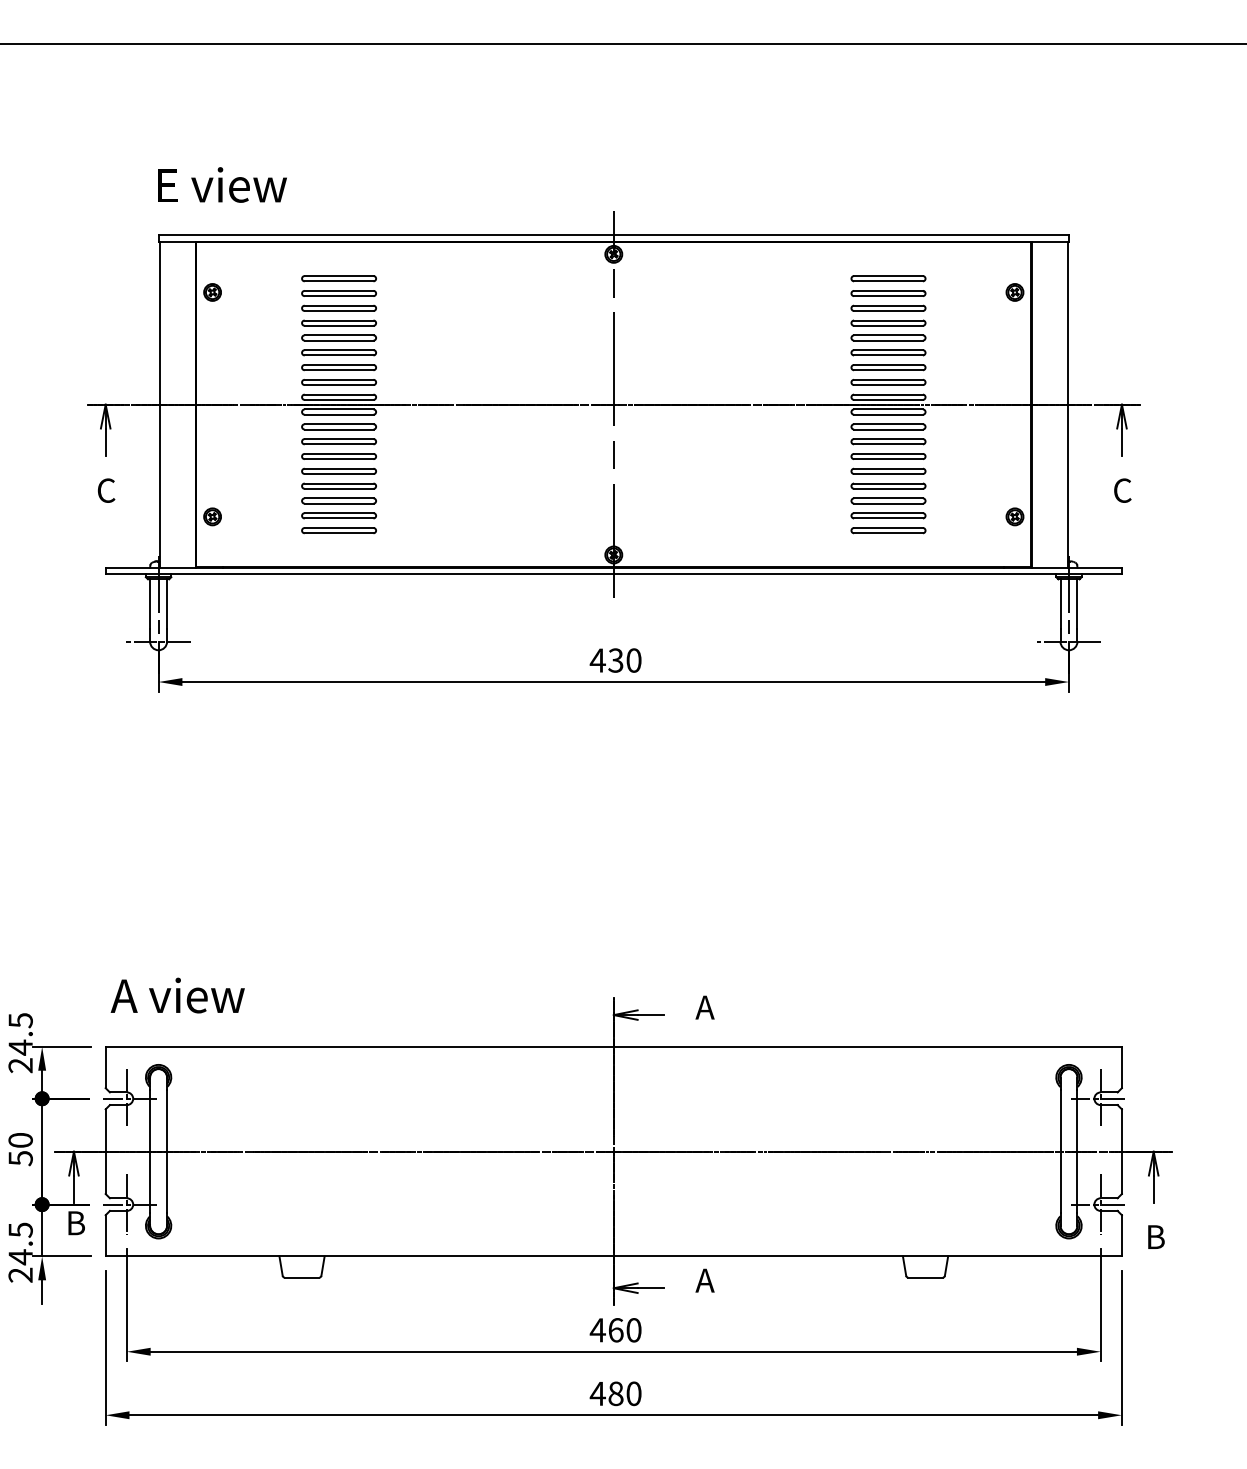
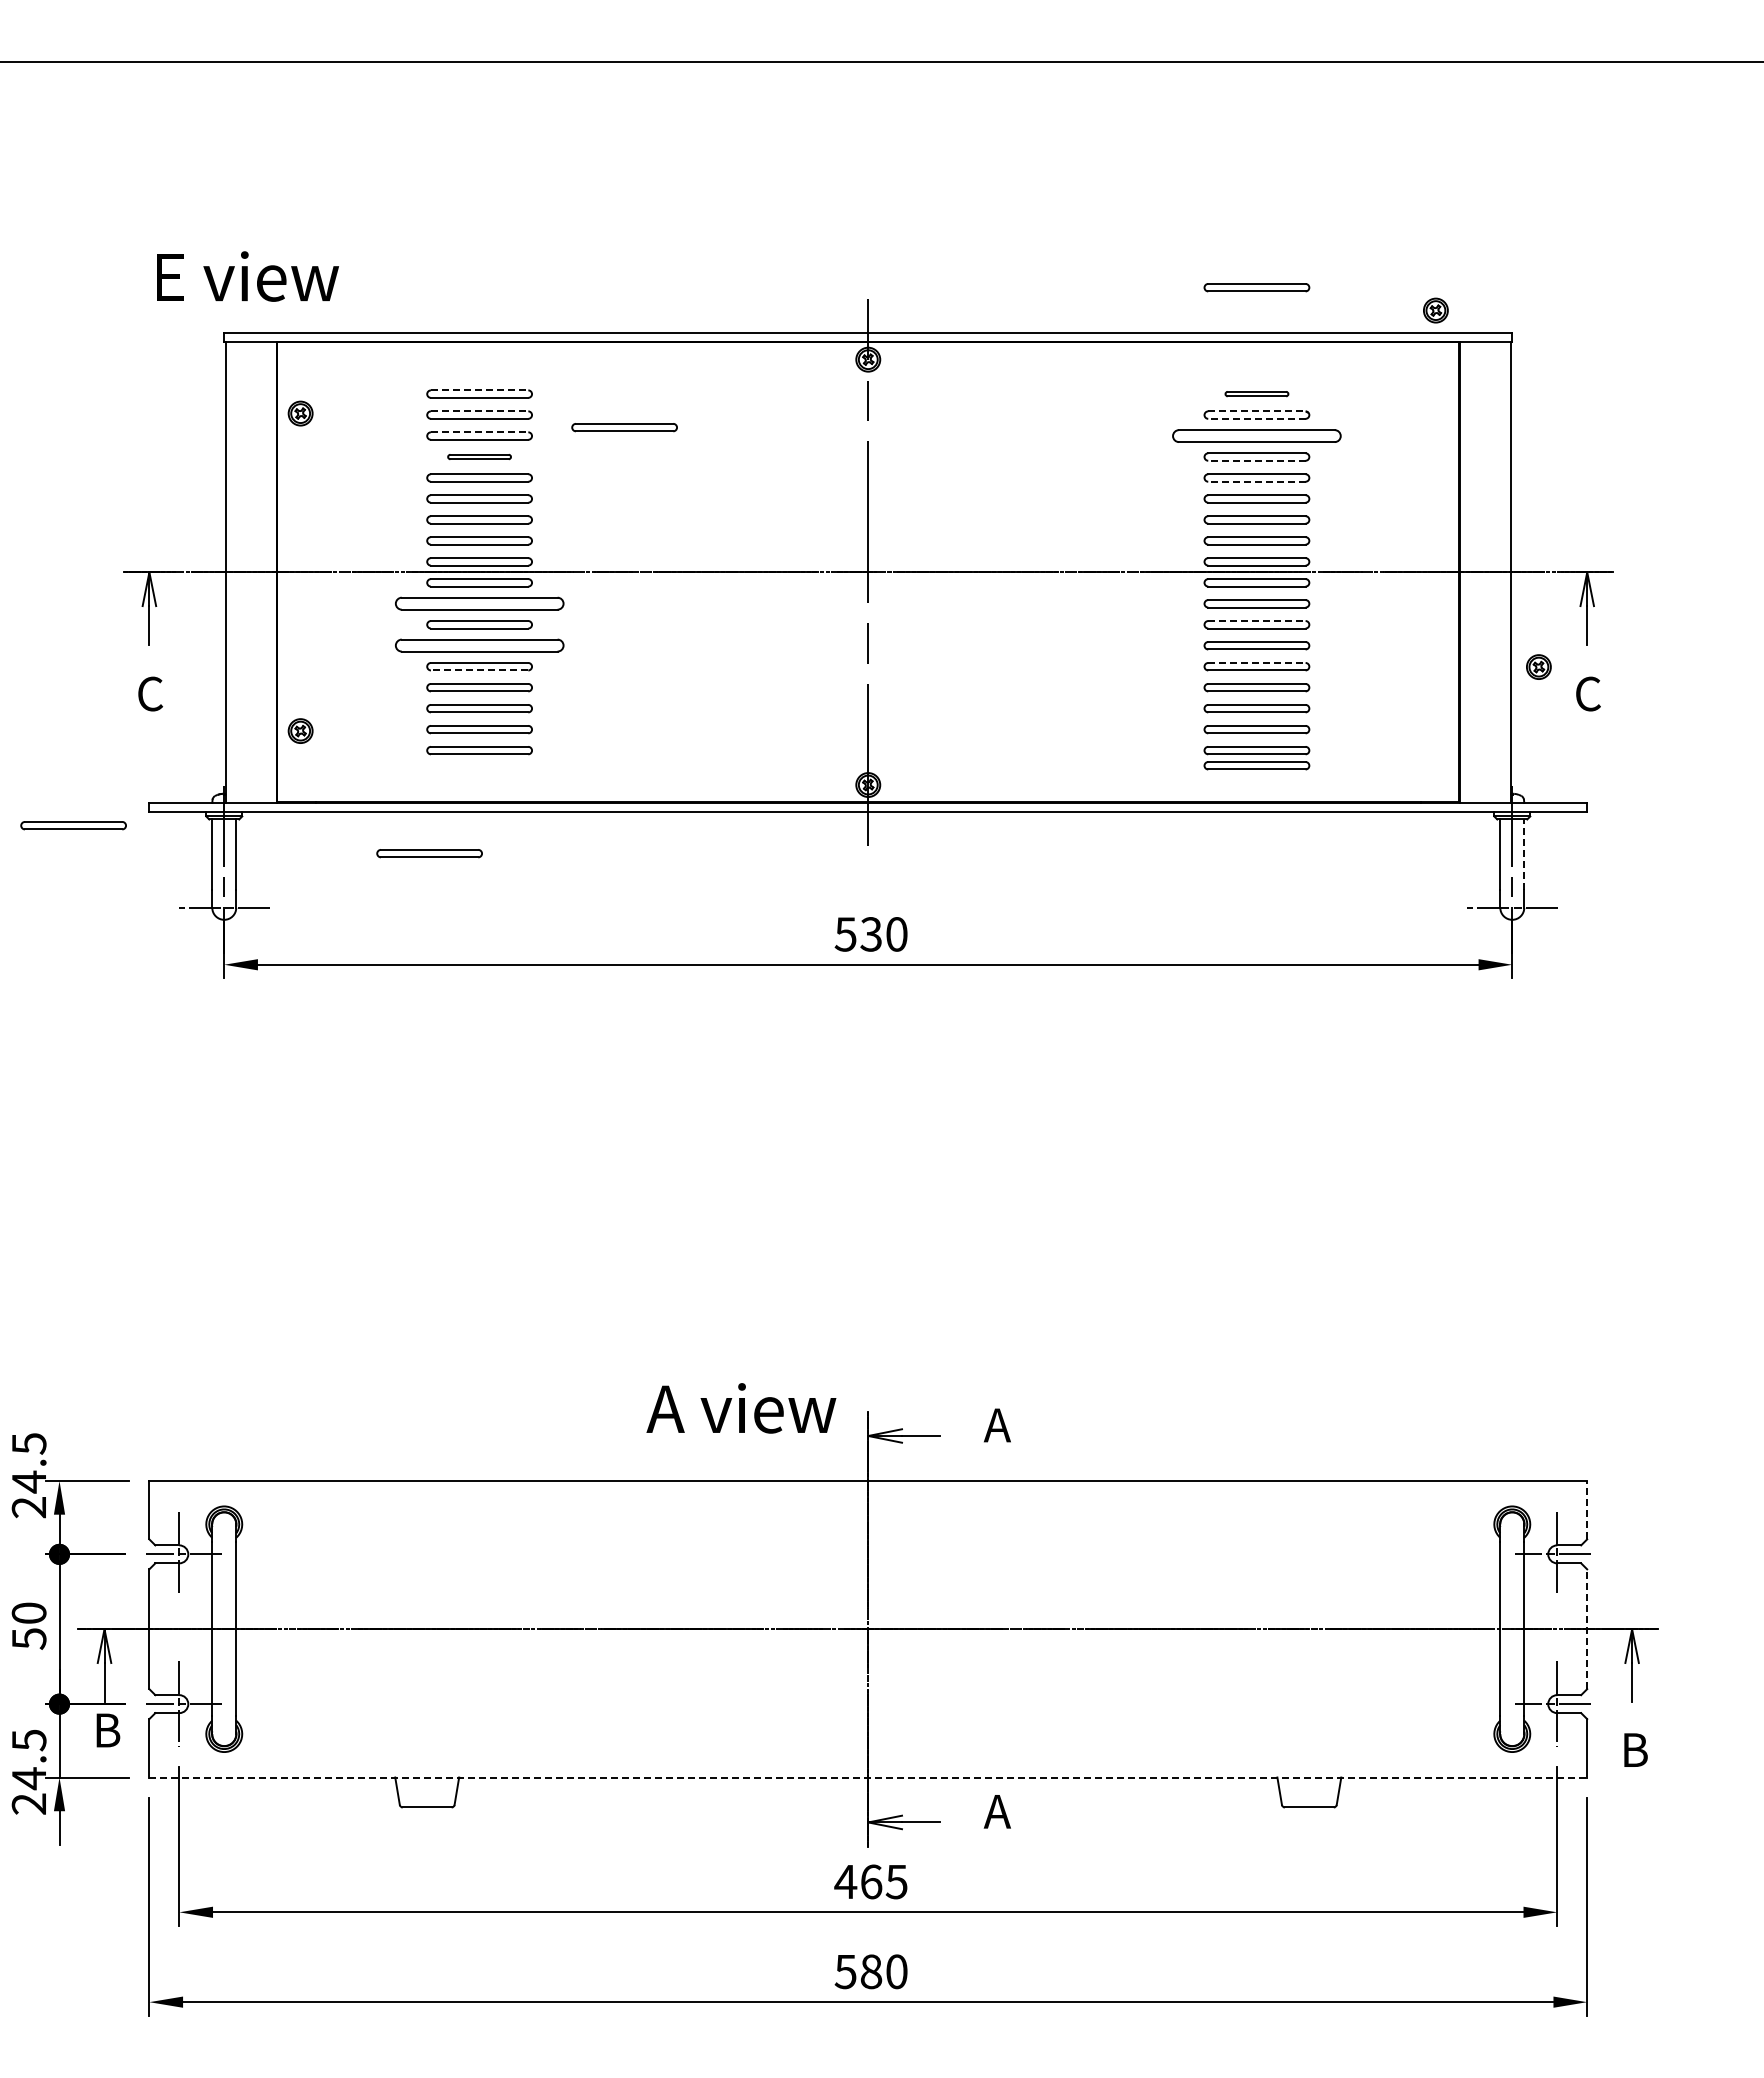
text: (222, 184) -> (247, 276), moved
part: (888, 203) -> (1256, 287), added
line: (339, 276) -> (479, 390), solid -> dashed
part: (888, 278) -> (1256, 393), size x0.6
line: (339, 290) -> (479, 411), solid -> dashed
line: (888, 290) -> (1256, 411), solid -> dashed
part: (1014, 292) -> (1435, 310), moved
line: (888, 295) -> (1256, 418), solid -> dashed
part: (441, 302) -> (624, 427), added
line: (339, 305) -> (479, 432), solid -> dashed
part: (888, 307) -> (1256, 435), size x1.6
part: (339, 322) -> (479, 456), size x0.6
line: (888, 325) -> (1256, 460), solid -> dashed
line: (888, 340) -> (1256, 481), solid -> dashed
part: (339, 426) -> (479, 603), size x1.6
line: (888, 439) -> (1256, 621), solid -> dashed
part: (339, 456) -> (479, 645), size x1.6
line: (888, 468) -> (1256, 662), solid -> dashed
line: (339, 474) -> (479, 670), solid -> dashed
part: (1014, 516) -> (1538, 666), moved
part: (888, 541) -> (1256, 765), added
part: (52, 583) -> (73, 825), added
part: (303, 603) -> (429, 853), added
line: (1077, 604) -> (1524, 854), solid -> dashed
text: (597, 660) -> (845, 934), 430 -> 530
text: (177, 995) -> (741, 1408), moved
line: (1122, 1067) -> (1587, 1509), solid -> dashed
line: (1122, 1151) -> (1587, 1629), solid -> dashed
line: (613, 1256) -> (868, 1777), solid -> dashed
text: (633, 1329) -> (896, 1881), 460 -> 465
text: (597, 1394) -> (845, 1972), 480 -> 580

